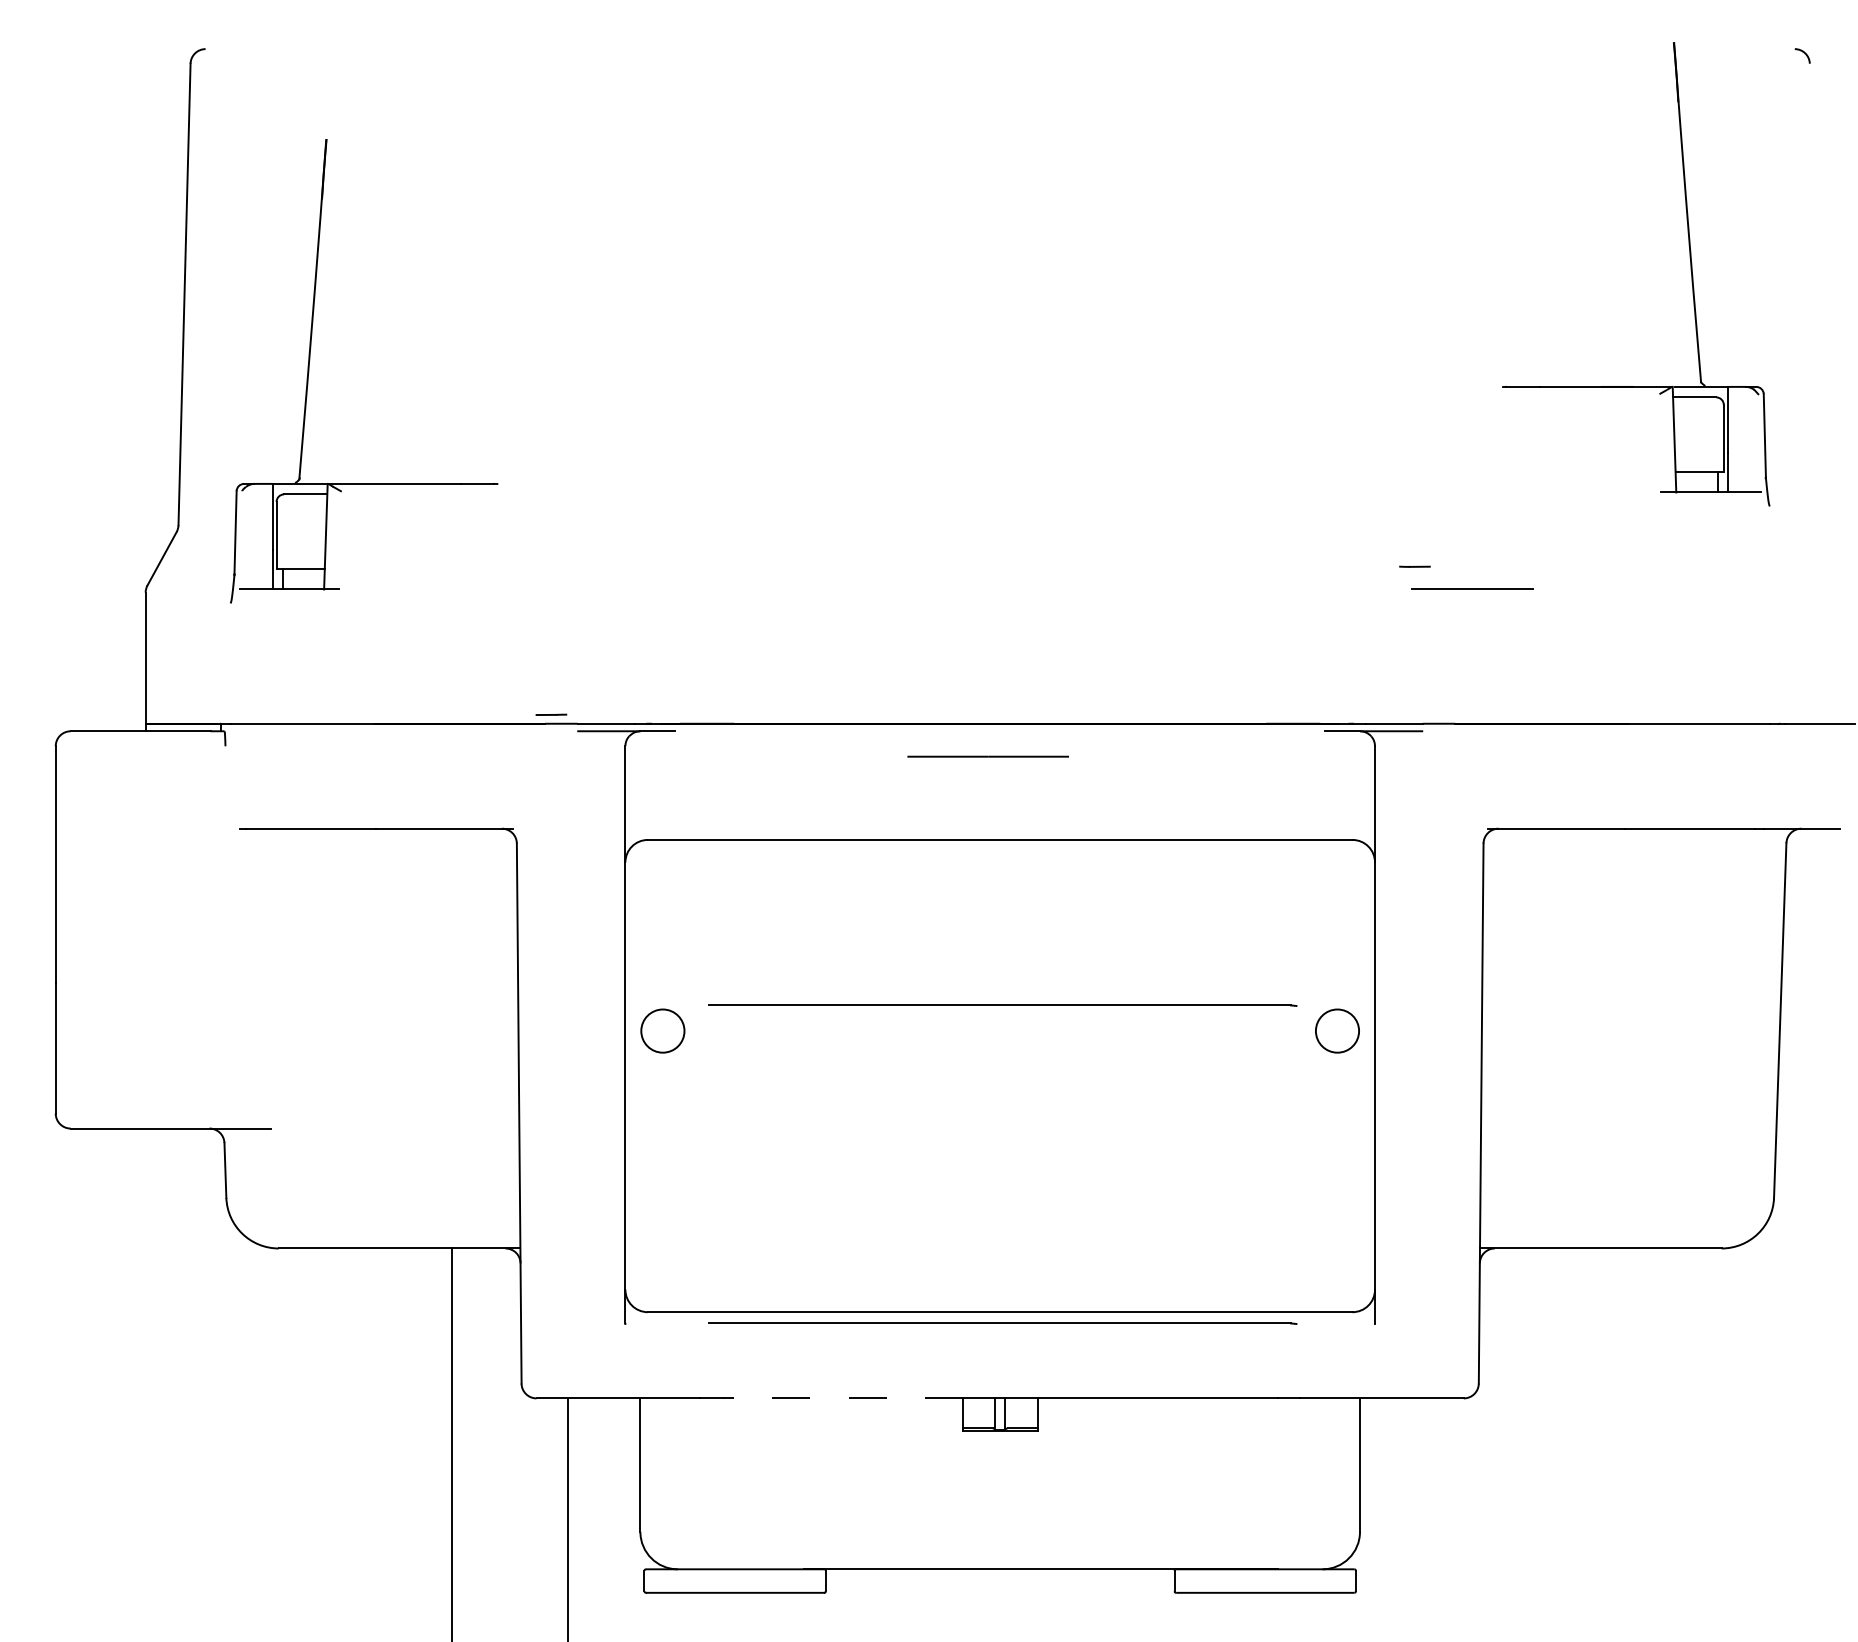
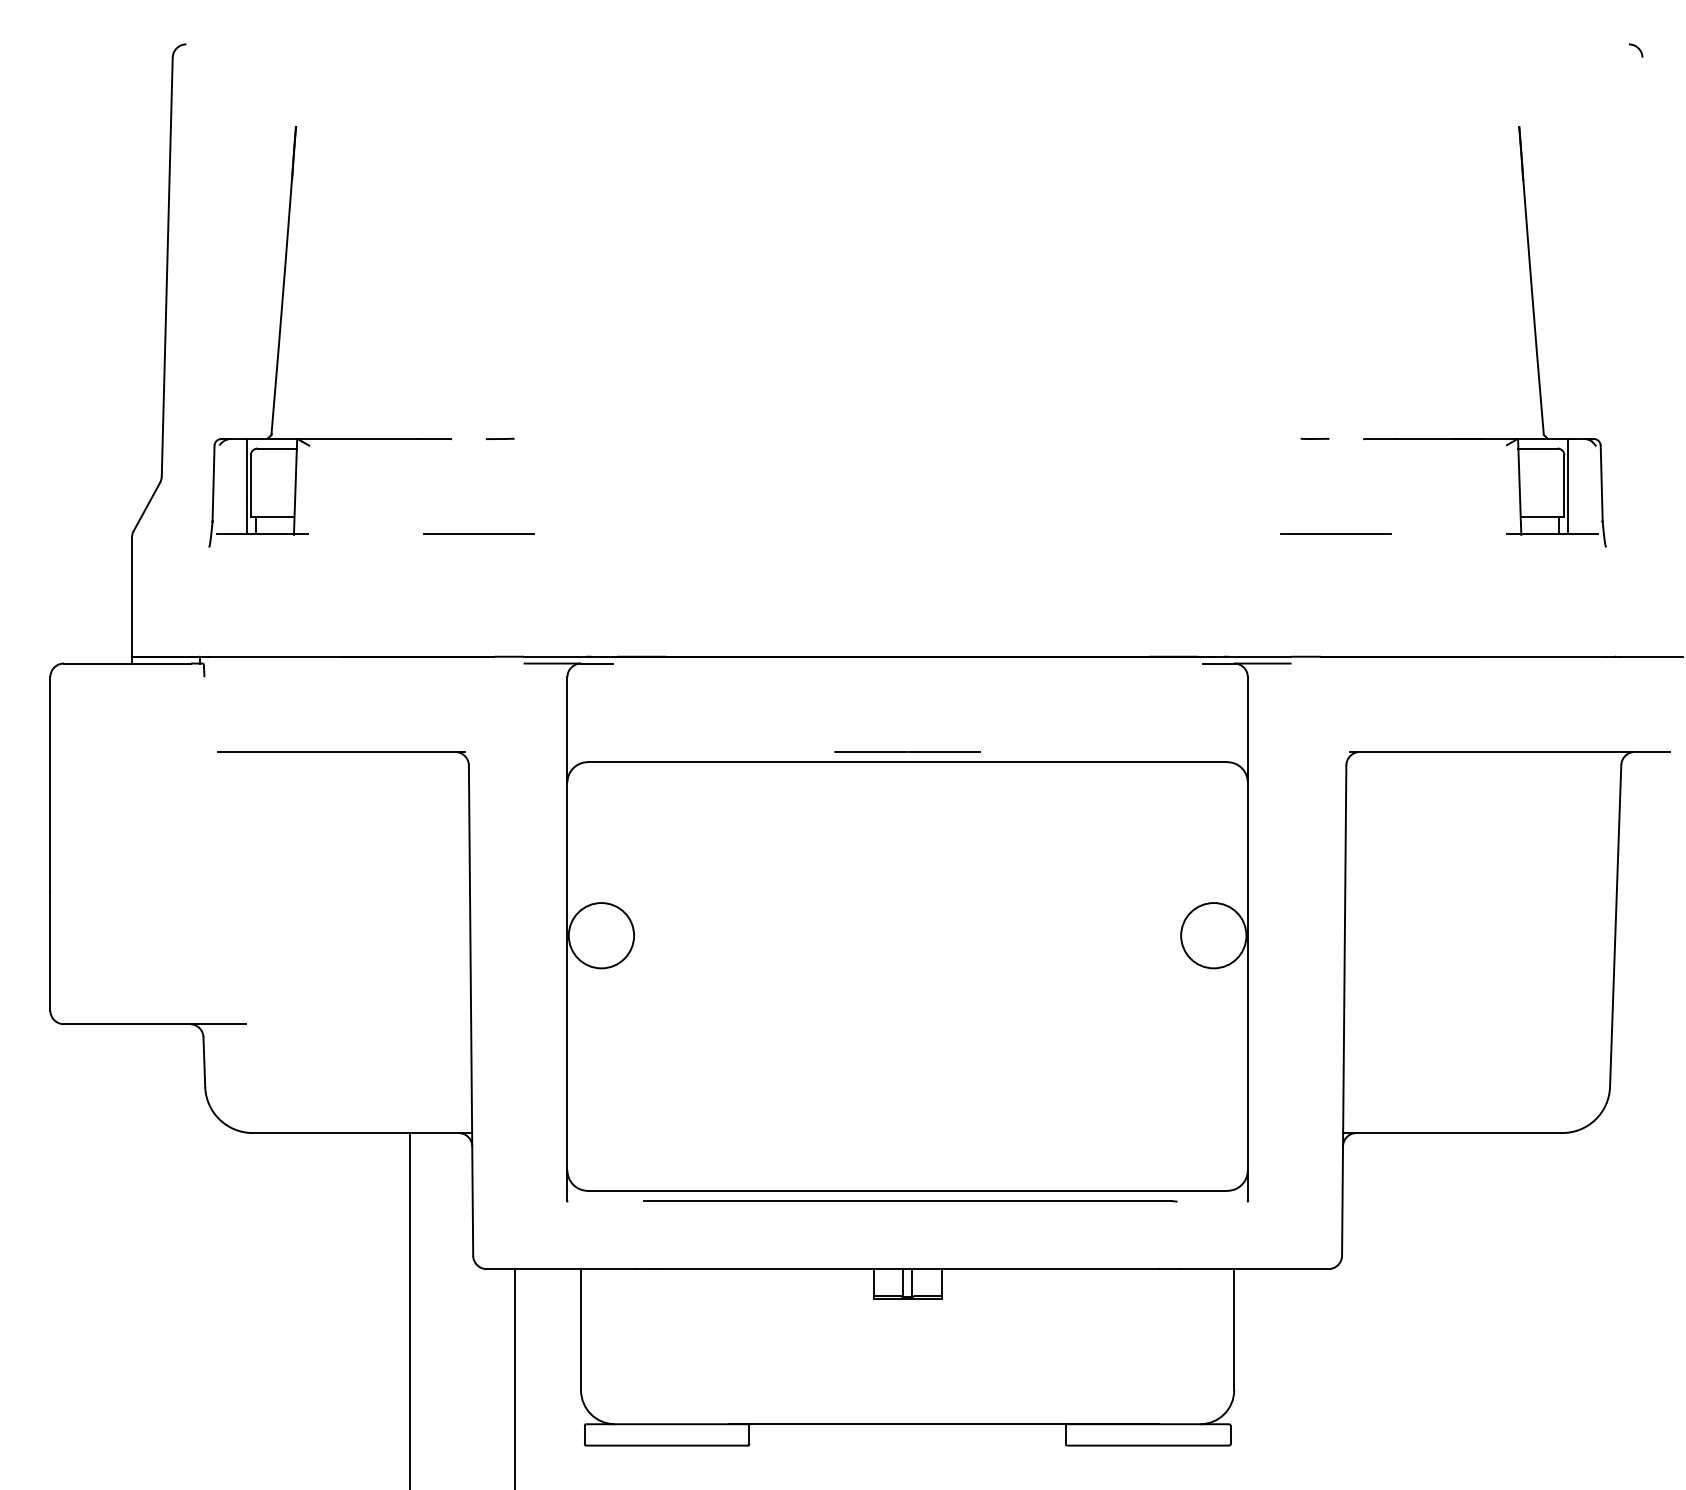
part: (1690, 270) -> (1534, 333), moved
line: (1414, 566) -> (1314, 438), moved
line: (527, 588) -> (478, 533), added
line: (551, 714) -> (500, 438), moved
line: (987, 756) -> (906, 751), moved
line: (1002, 1005) -> (909, 912), removed
circle: (662, 1031) -> (601, 936), size x1.67
circle: (1337, 1031) -> (1213, 936), size x1.67
line: (842, 1398) -> (764, 1269), dashed -> solid

